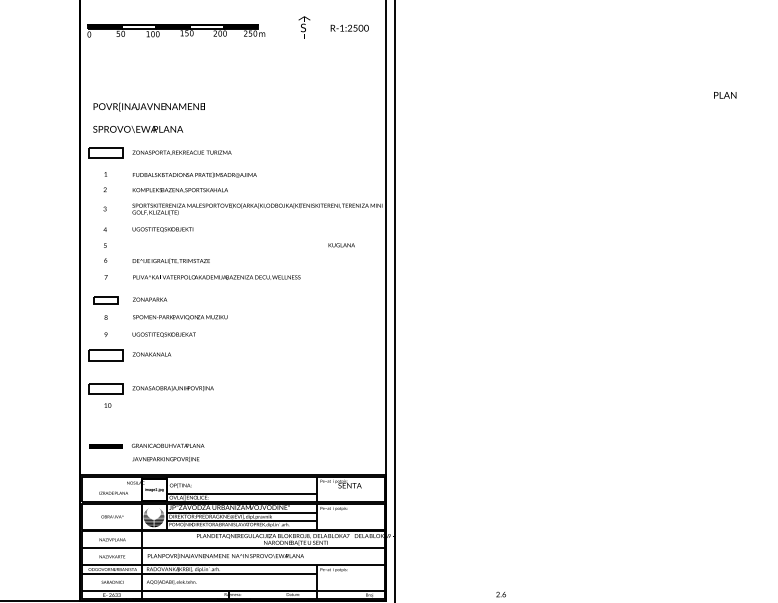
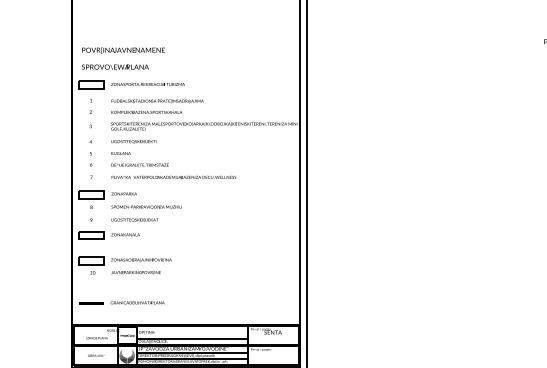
text: (341, 245) -> (120, 153), moved
part: (105, 300) -> (91, 194), size x1.43
text: (165, 459) -> (135, 272), moved

